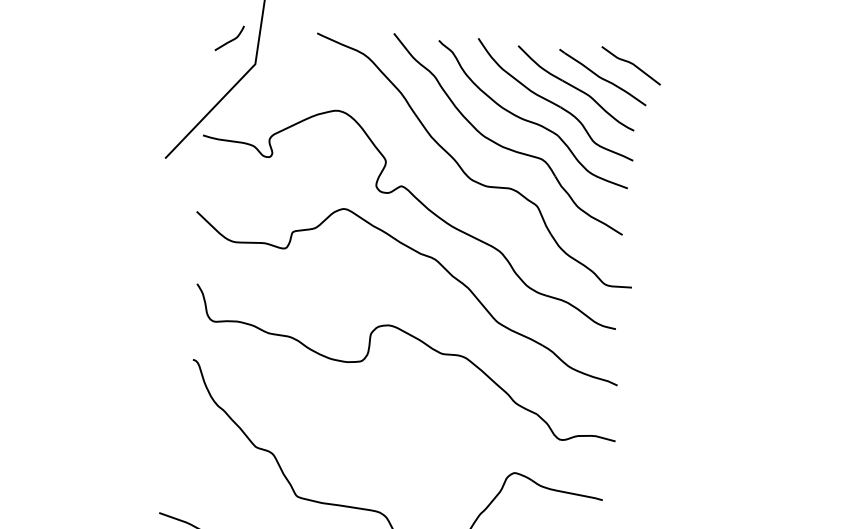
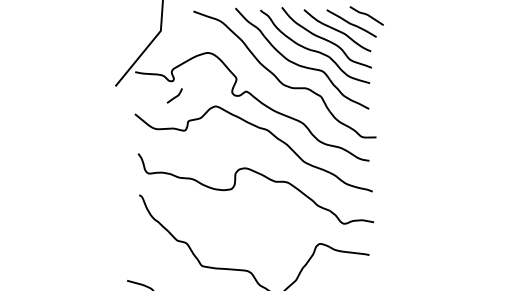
curve: (229, 39) -> (174, 96), moved

